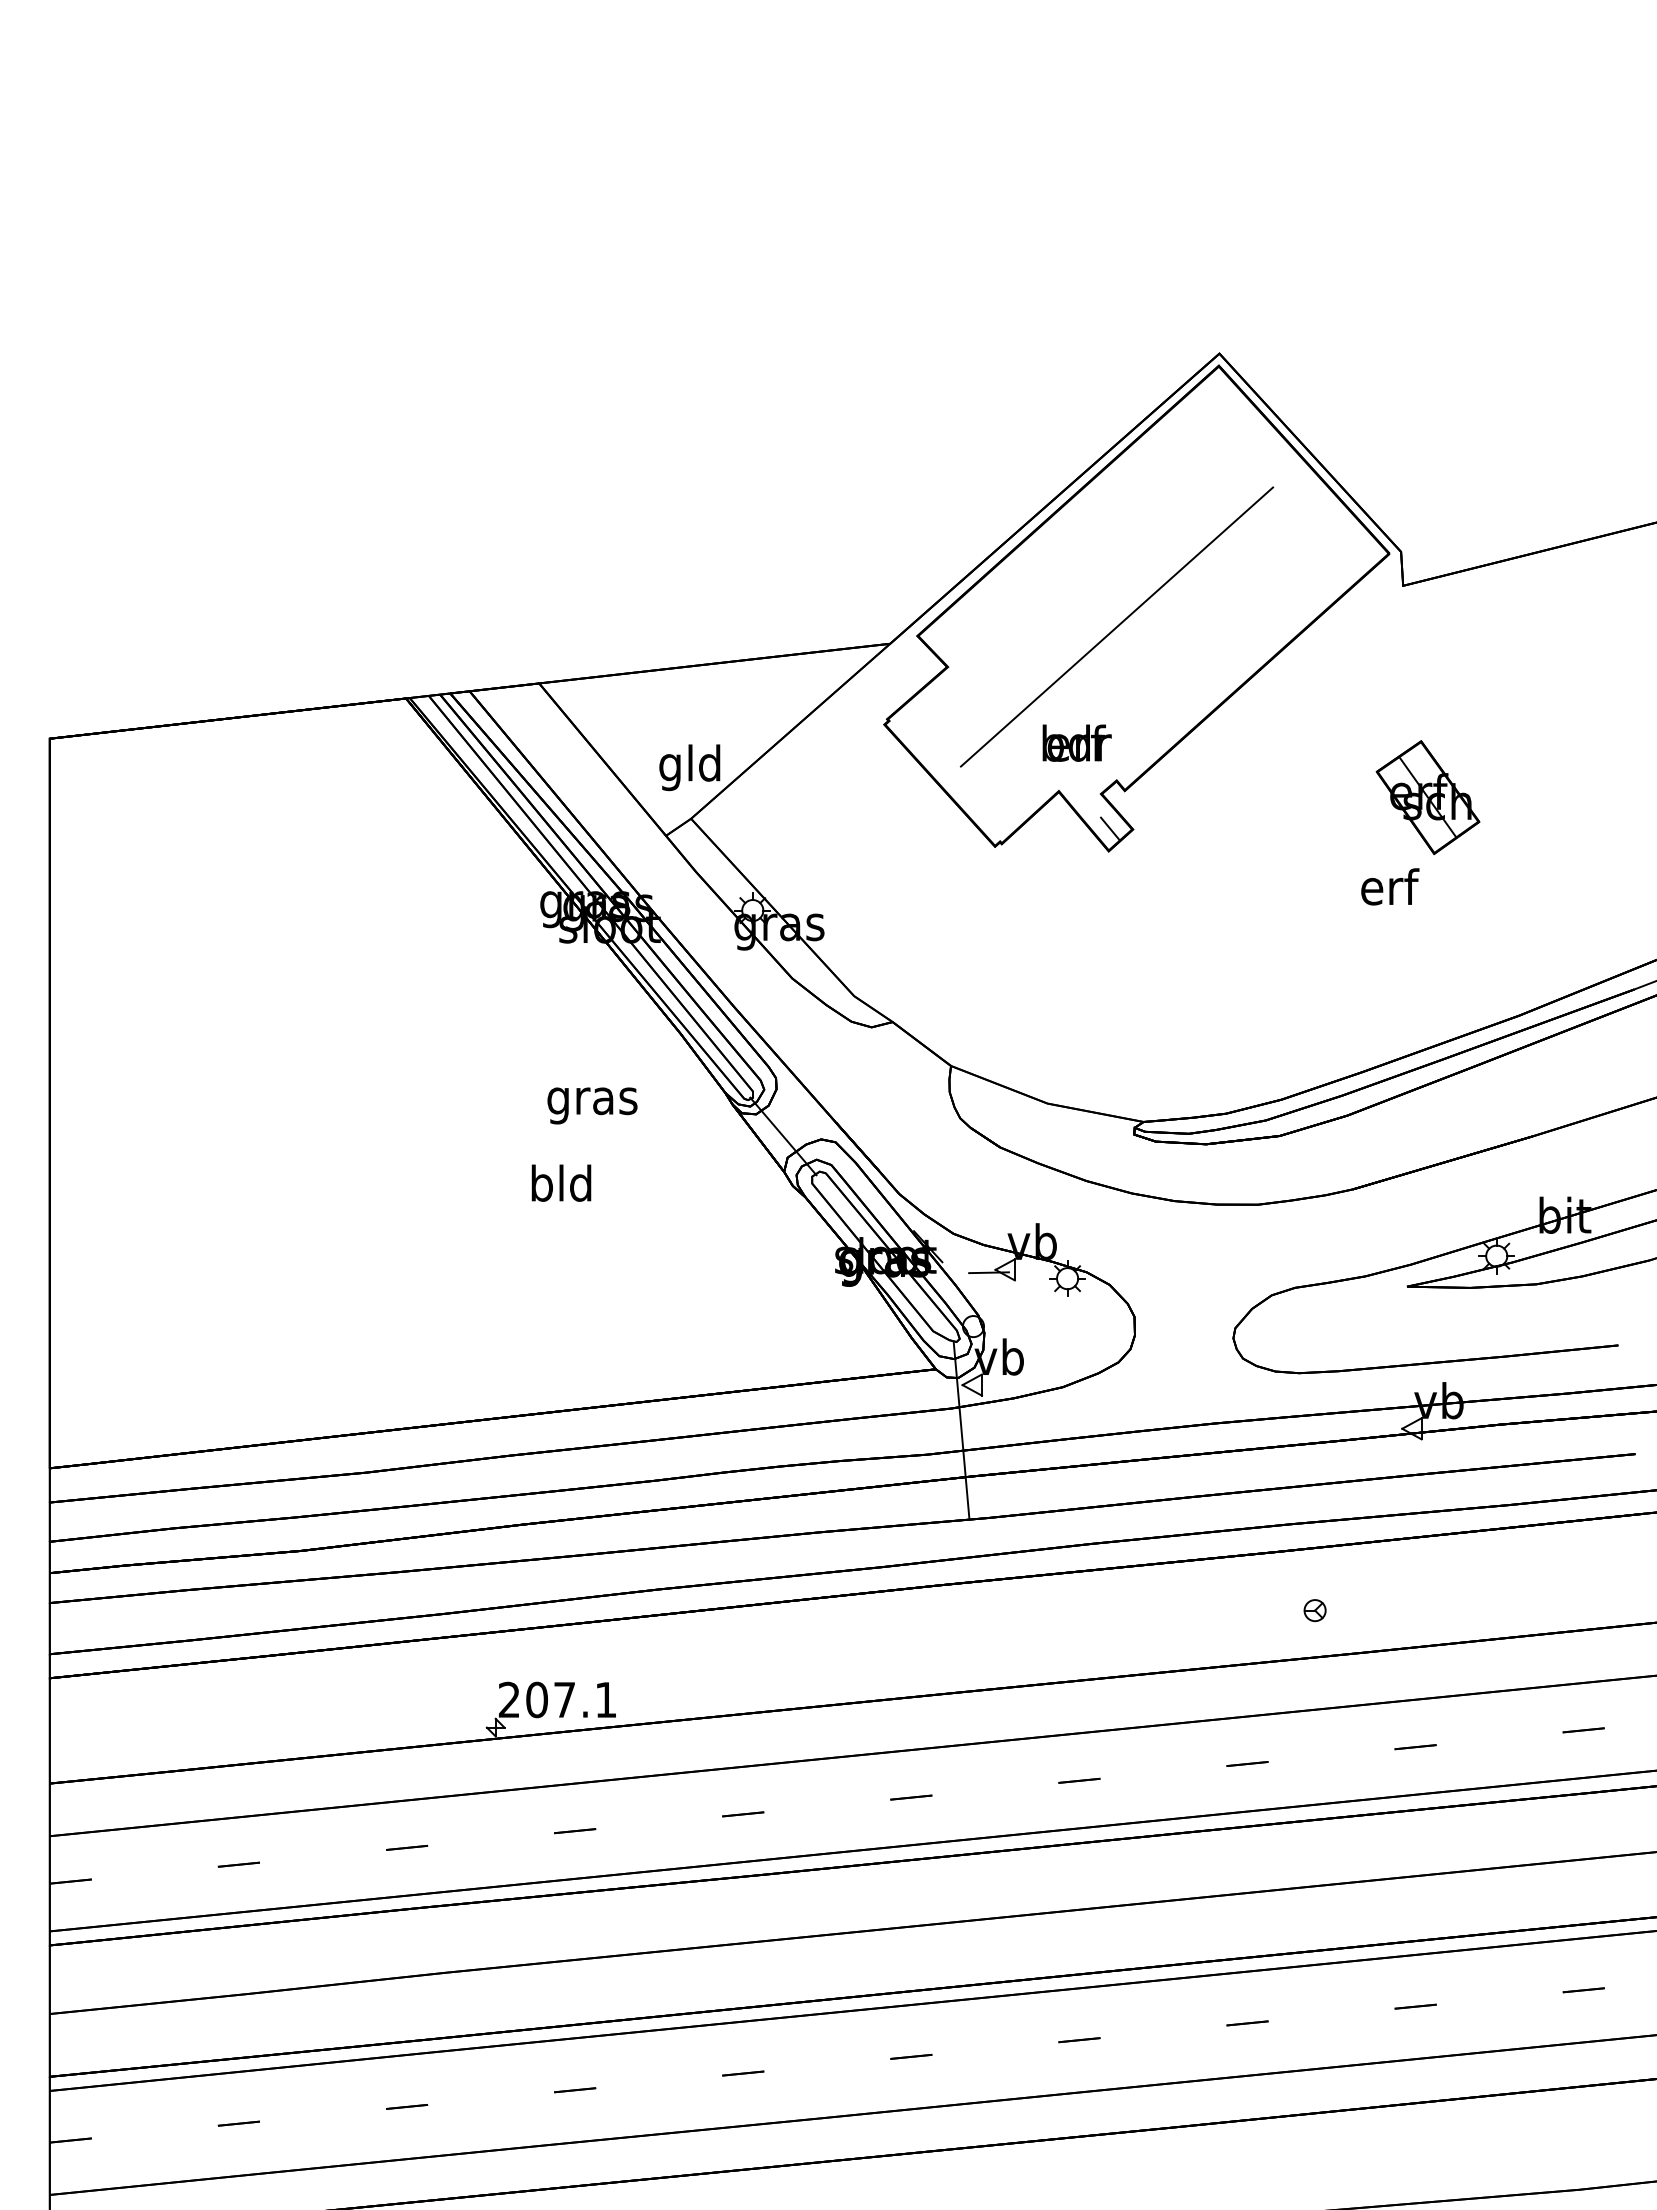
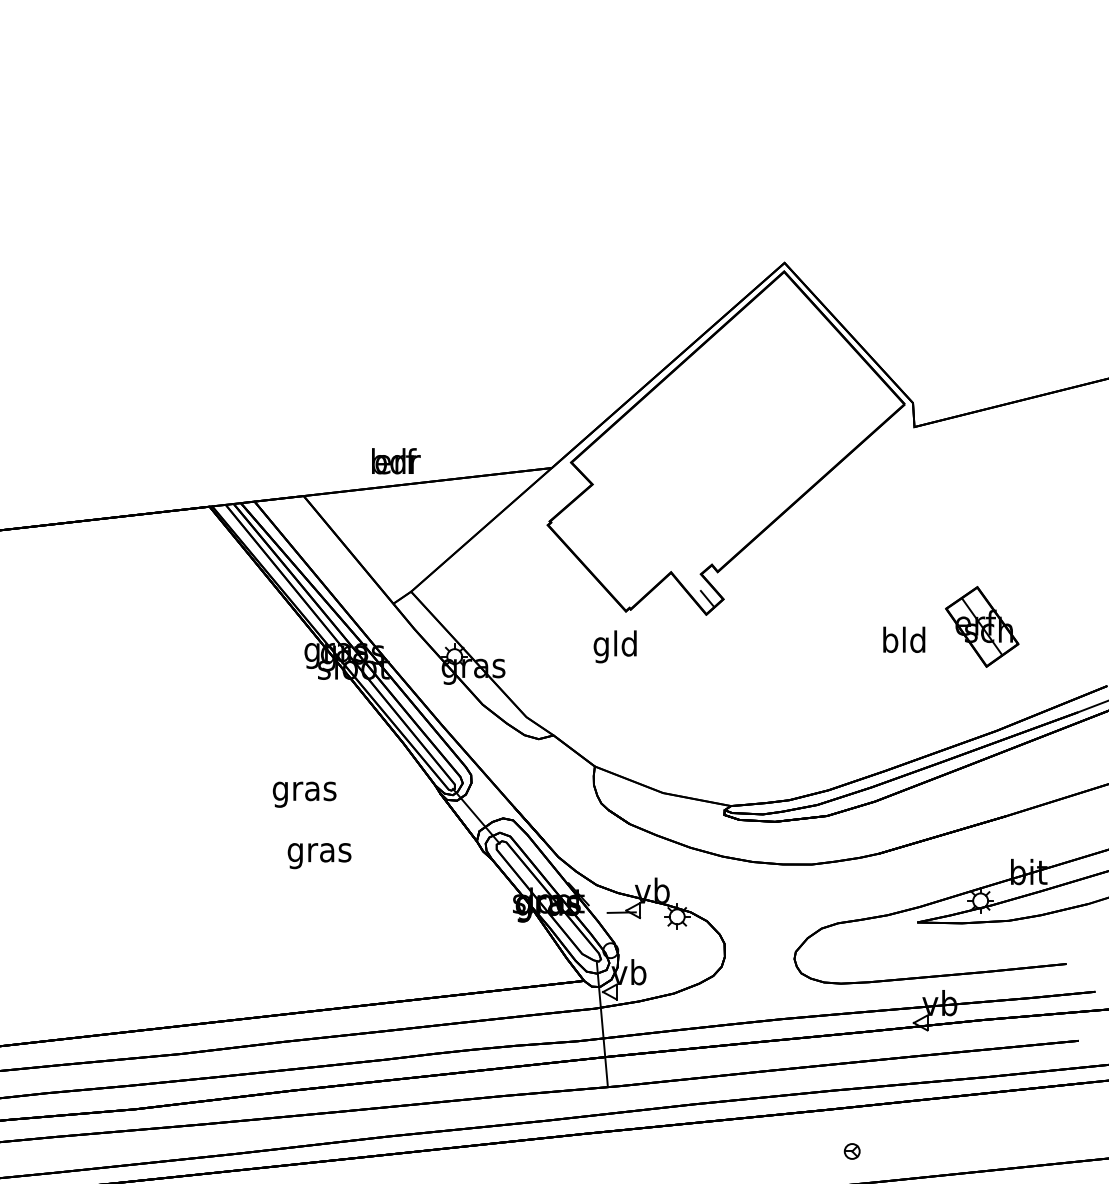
line: (1116, 626) -> (711, 455), removed
text: (1076, 742) -> (395, 460), moved
text: (689, 767) -> (614, 646), moved
part: (1427, 797) -> (981, 626), moved
text: (1389, 886) -> (904, 639), erf -> bld
text: (592, 1105) -> (304, 794), moved
text: (561, 1187) -> (319, 852), bld -> gras

